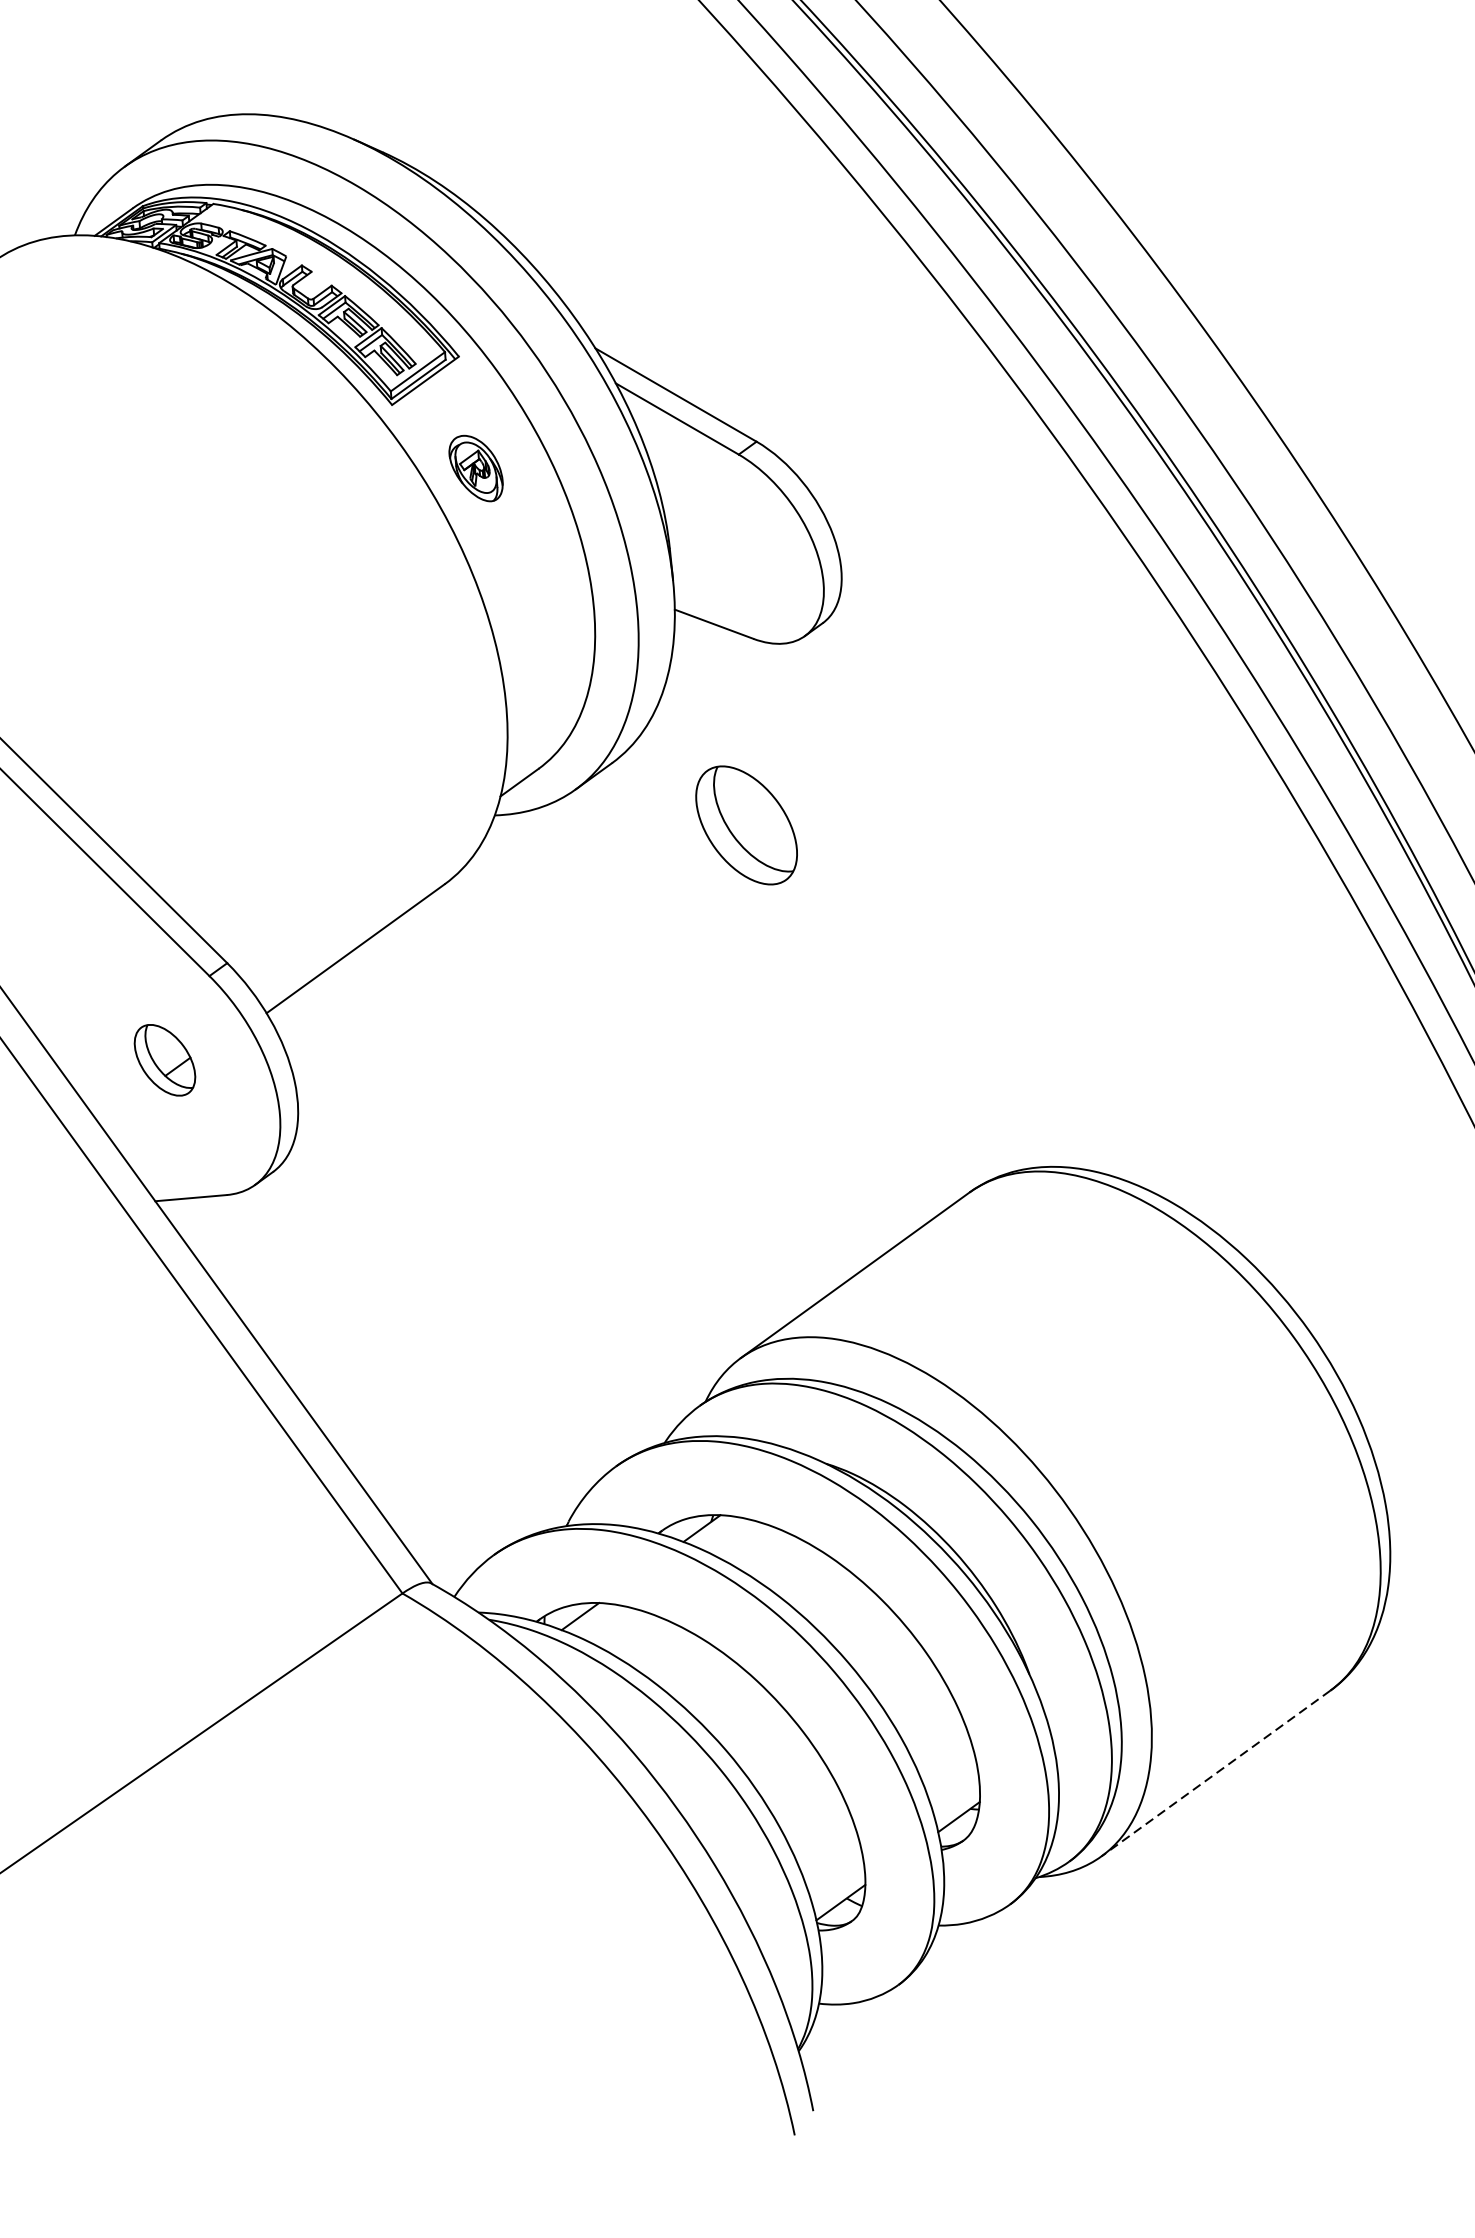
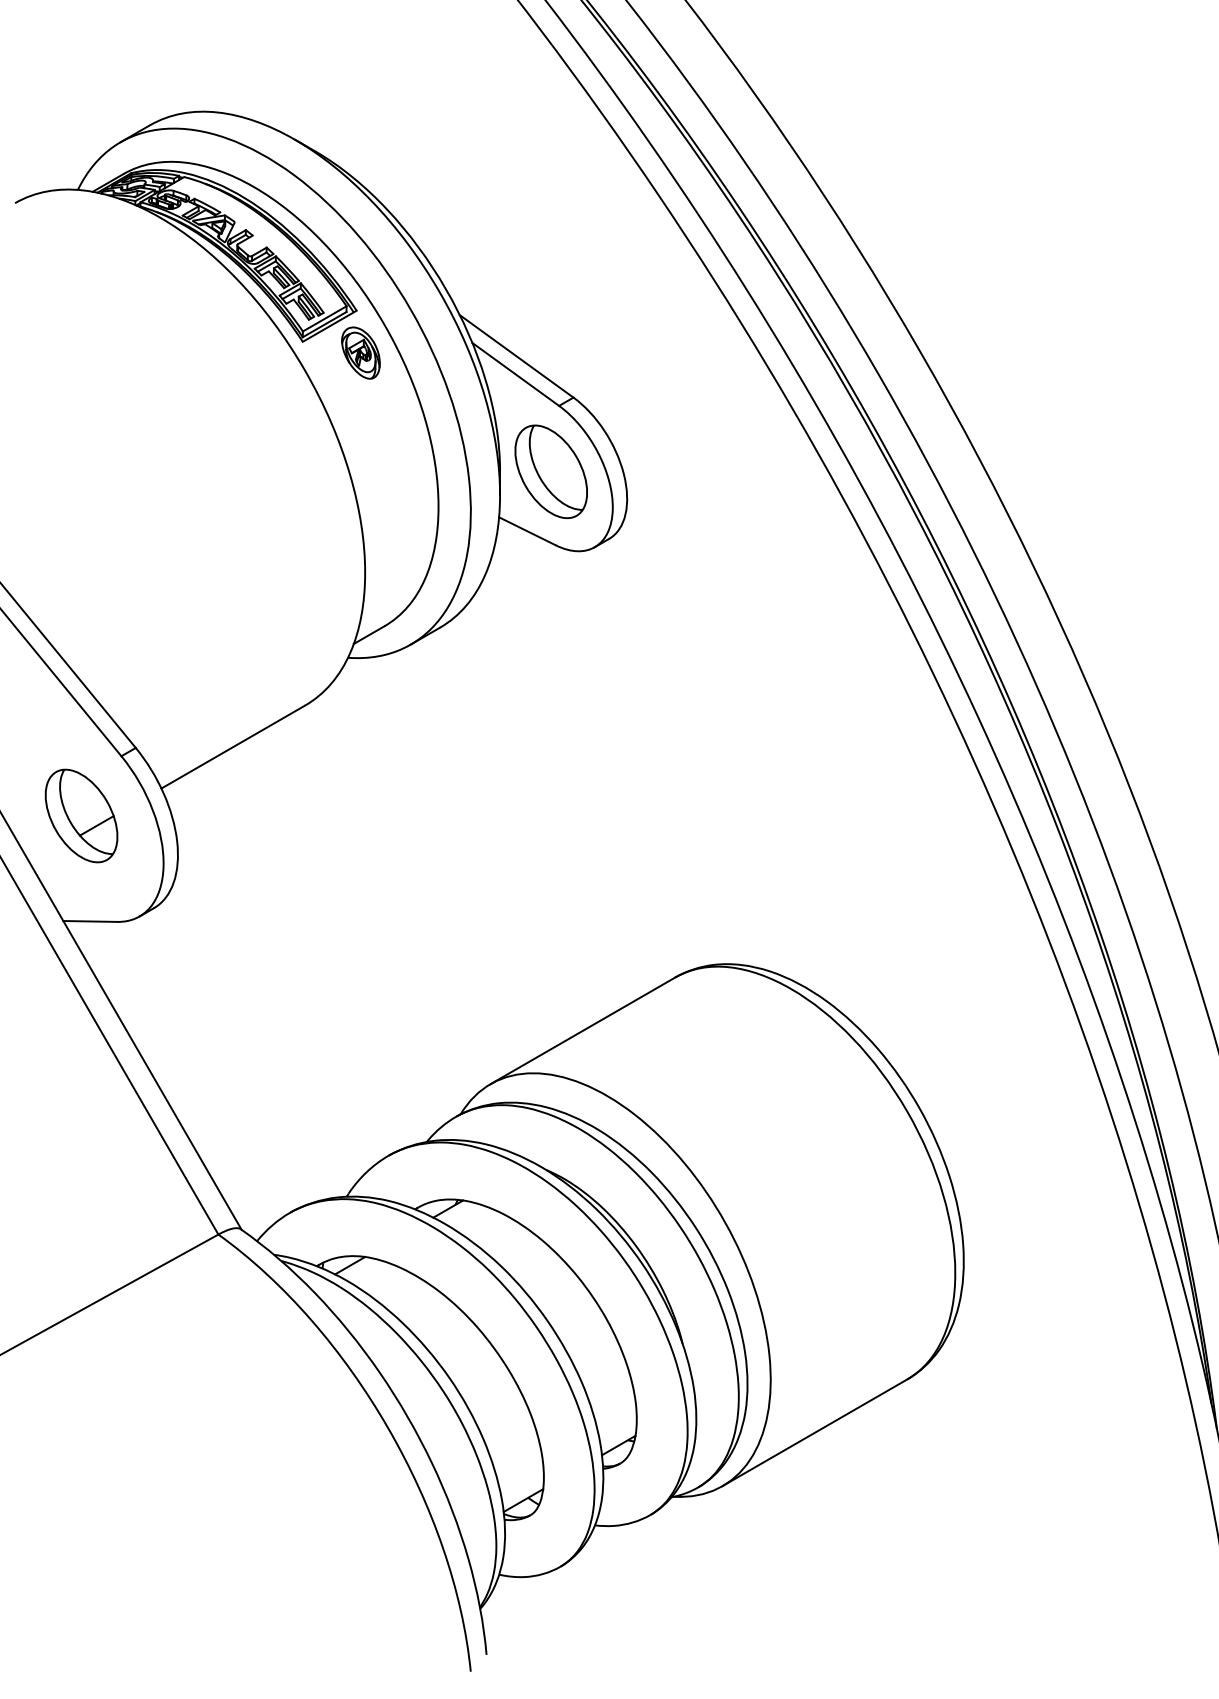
part: (475, 467) -> (360, 352), moved
part: (745, 825) -> (550, 471), moved
part: (164, 1059) -> (81, 815), size x1.67
line: (1215, 1773) -> (814, 1432), dashed -> solid

